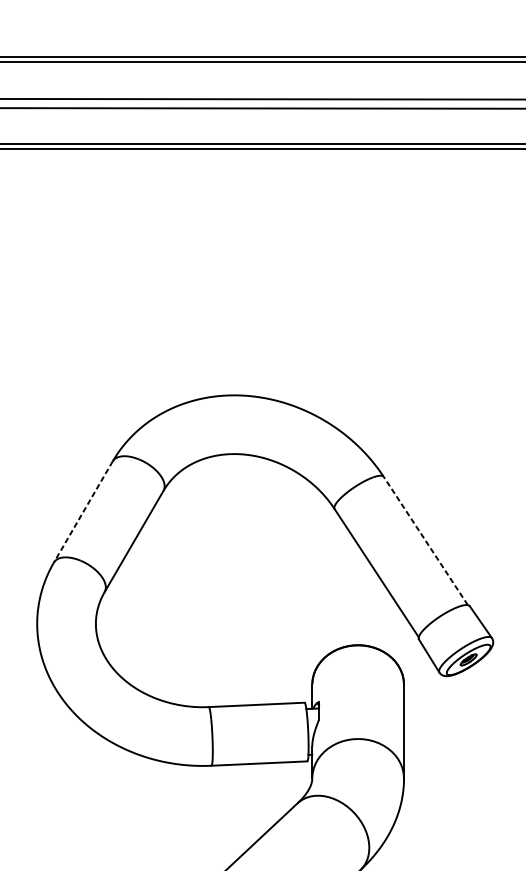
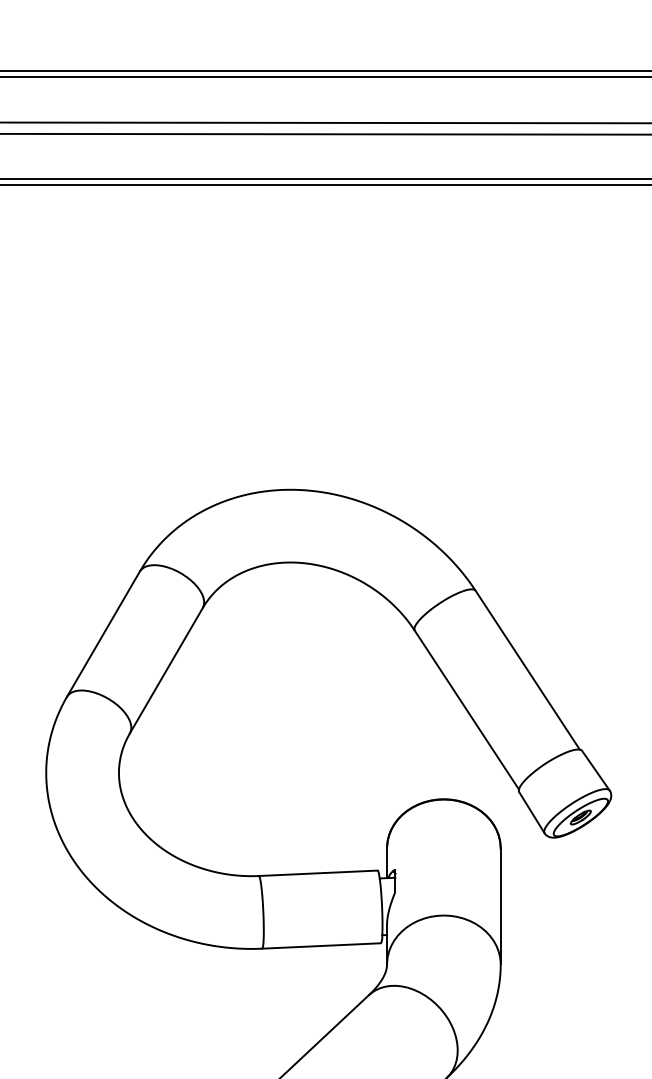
line: (83, 512) -> (103, 634), dashed -> solid
line: (425, 540) -> (527, 669), dashed -> solid

